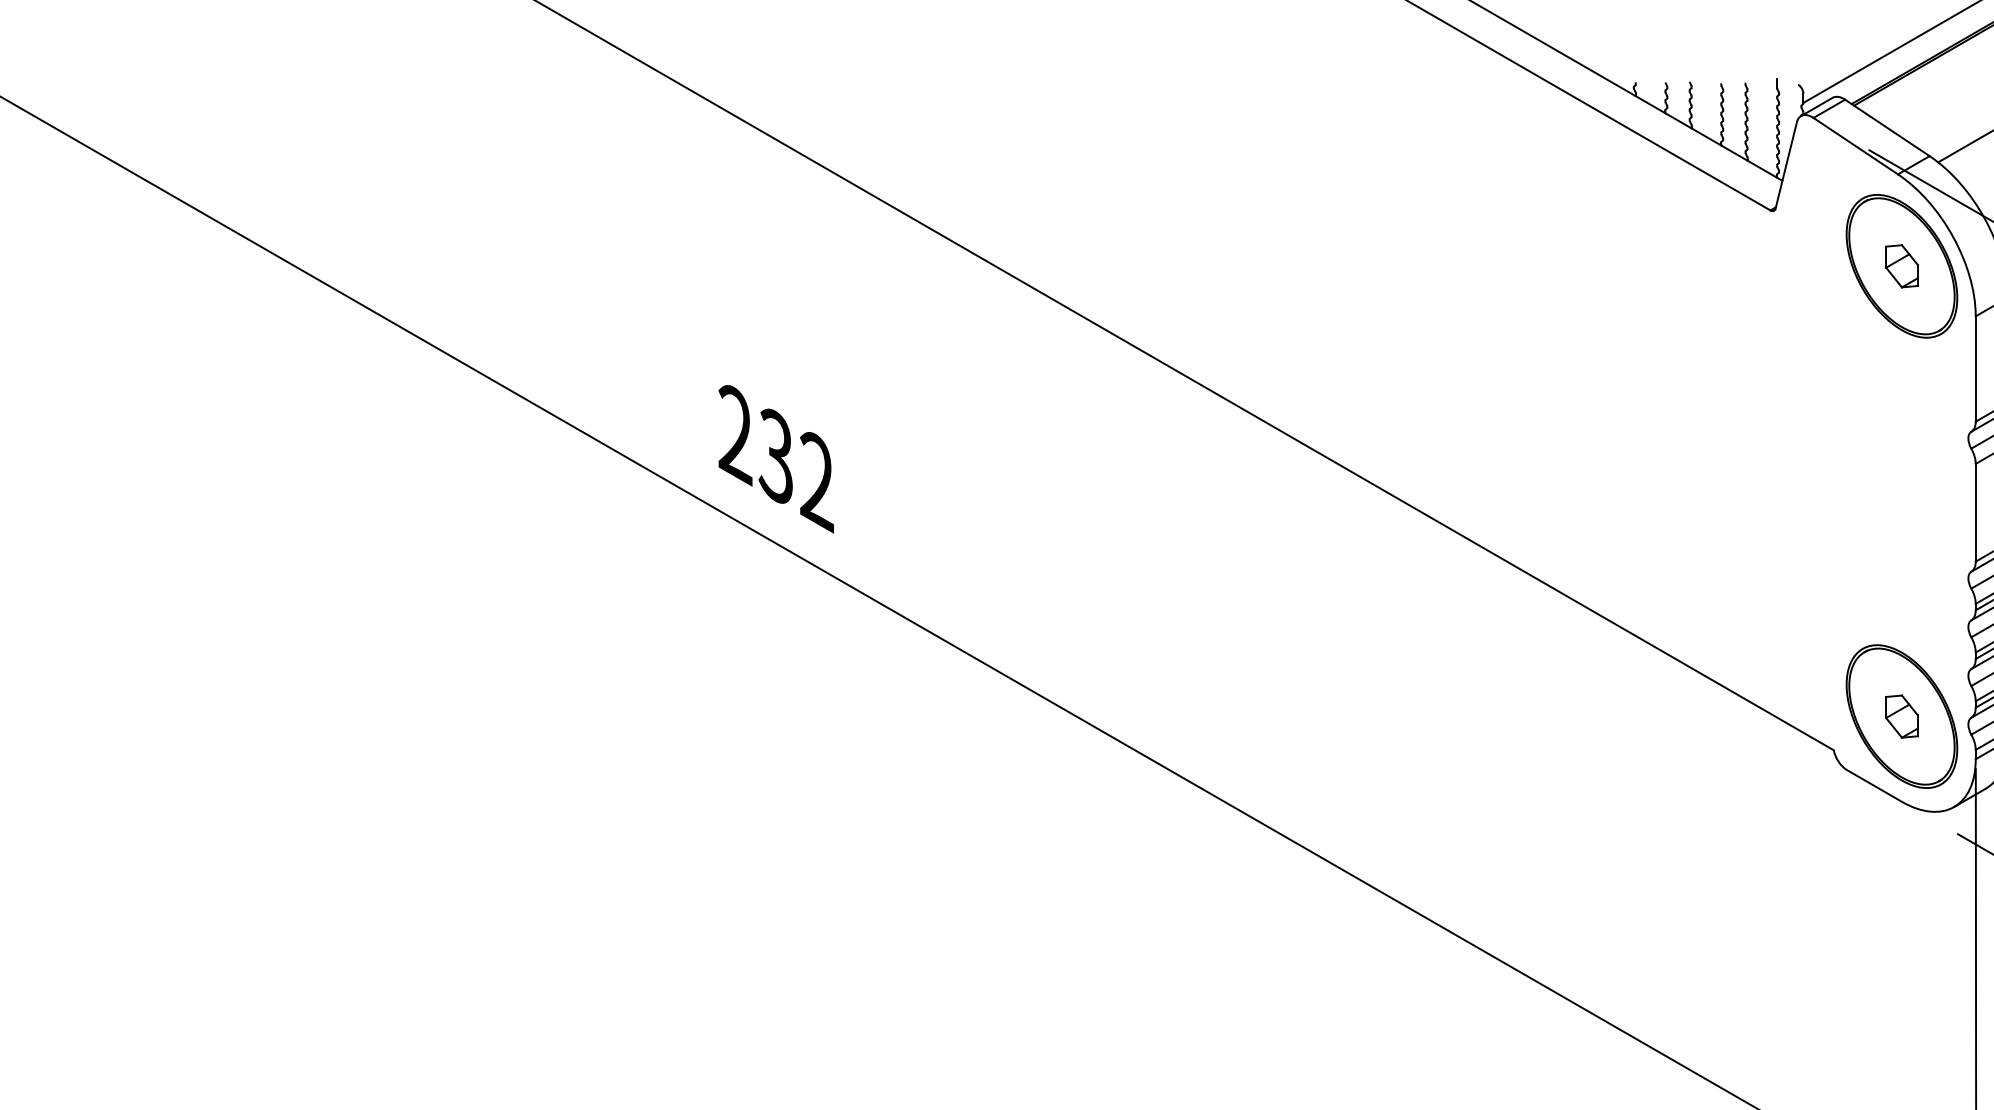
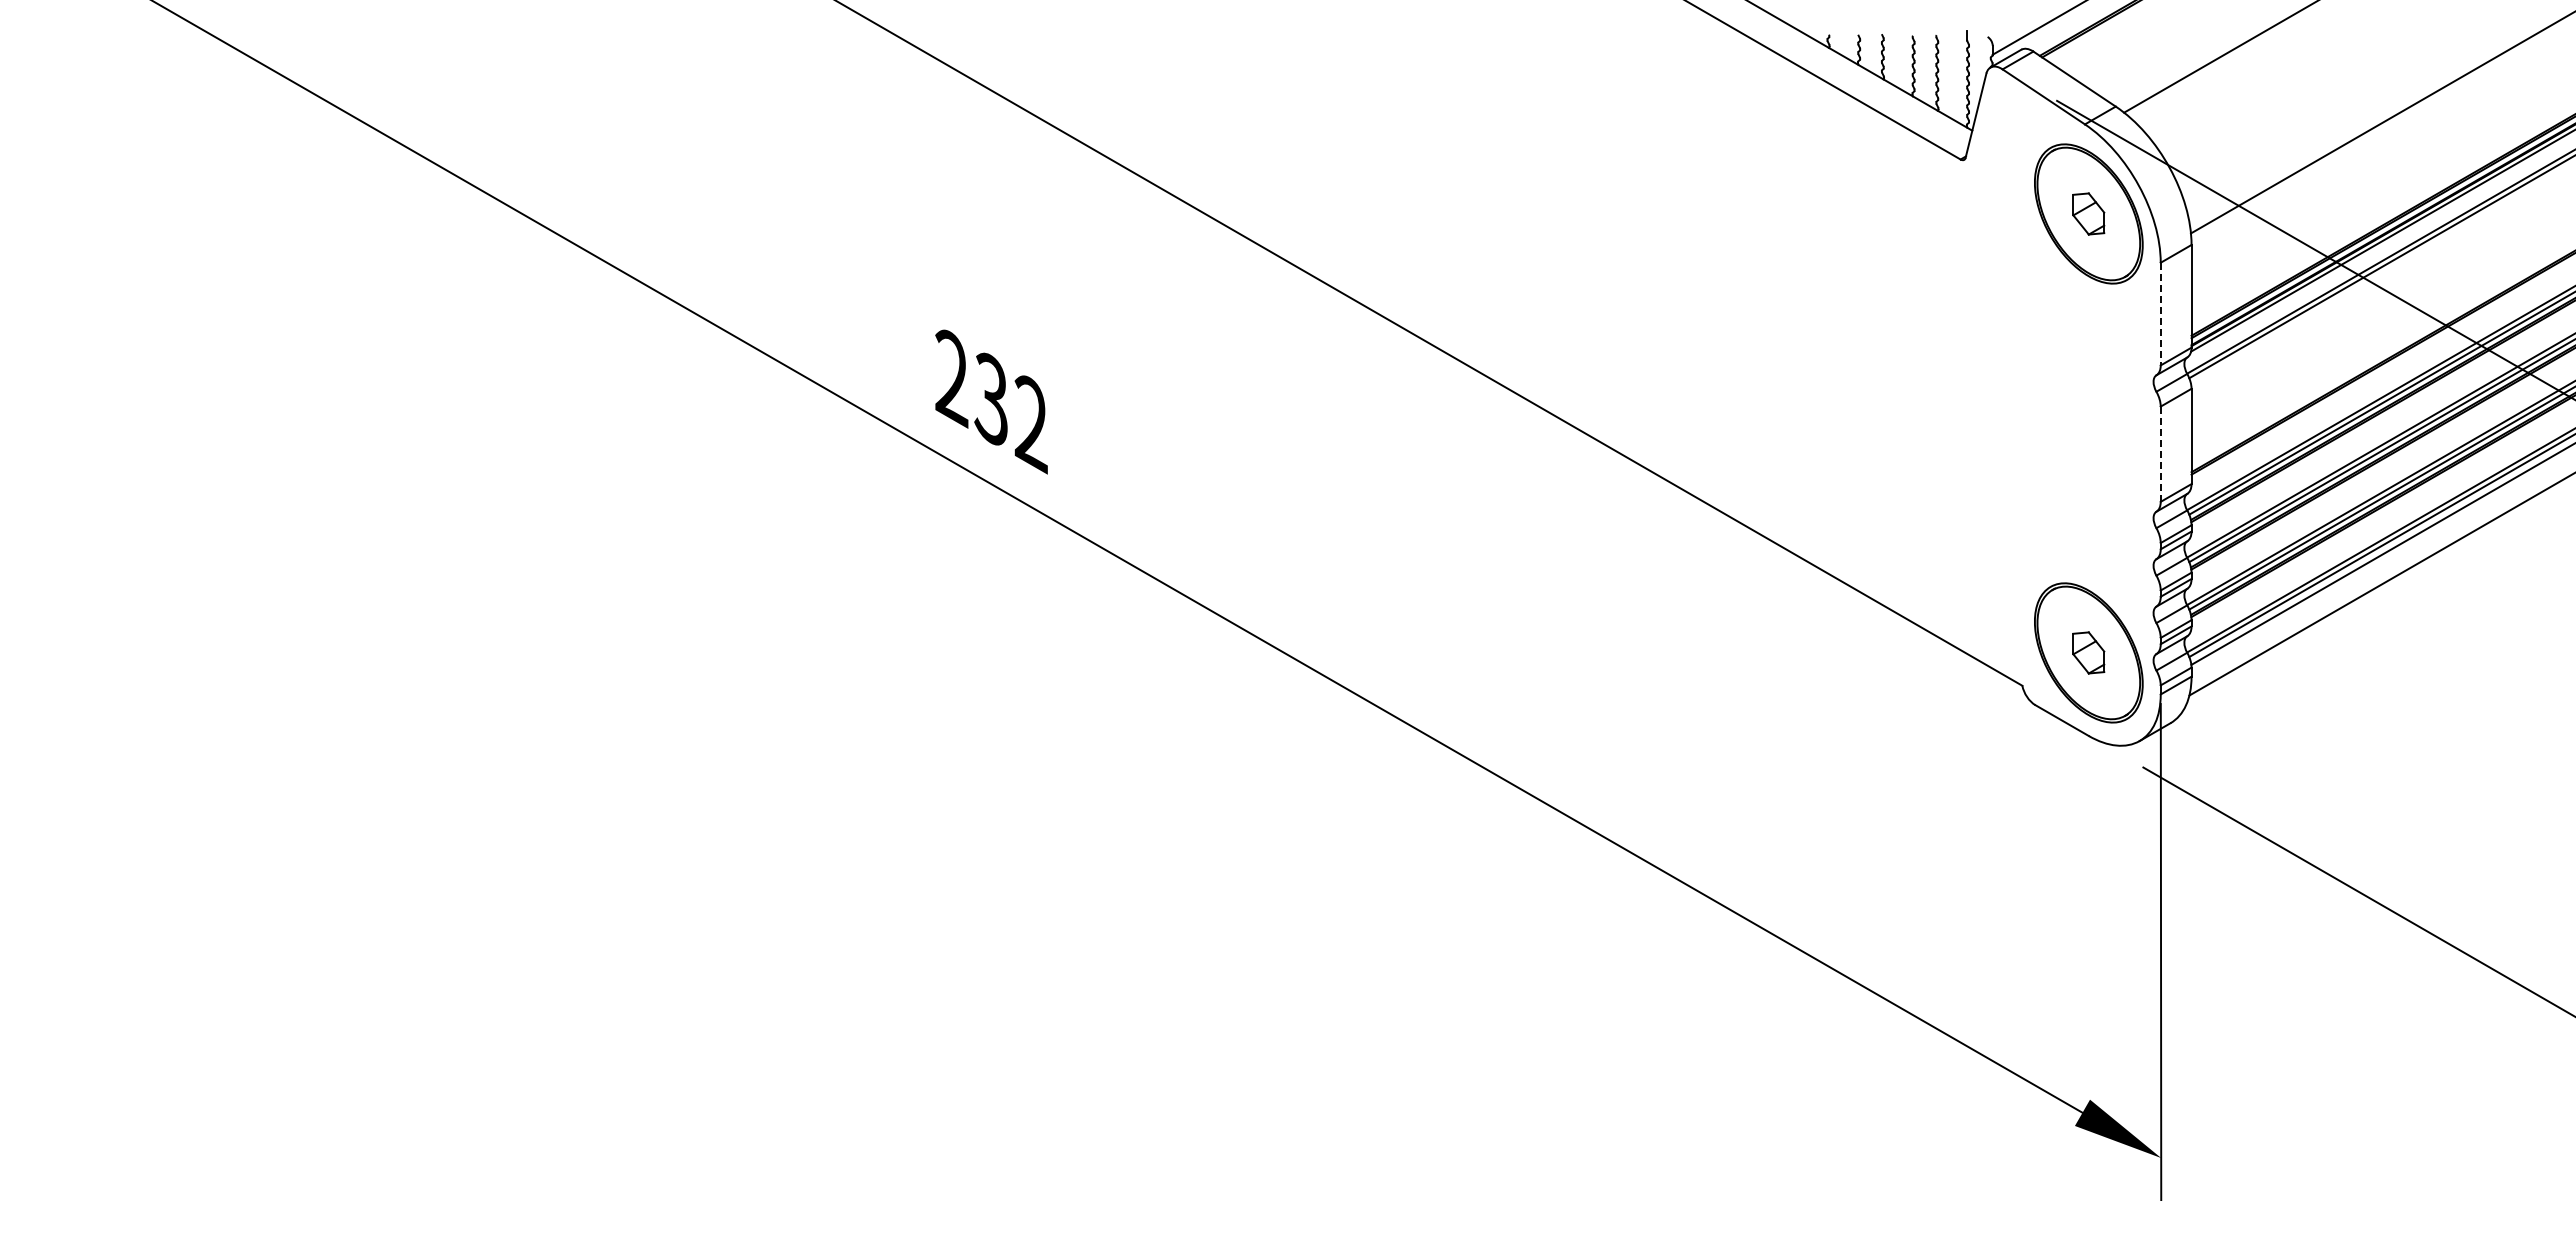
line: (1975, 369) -> (2160, 314), solid -> dashed
line: (1975, 513) -> (2160, 454), solid -> dashed

